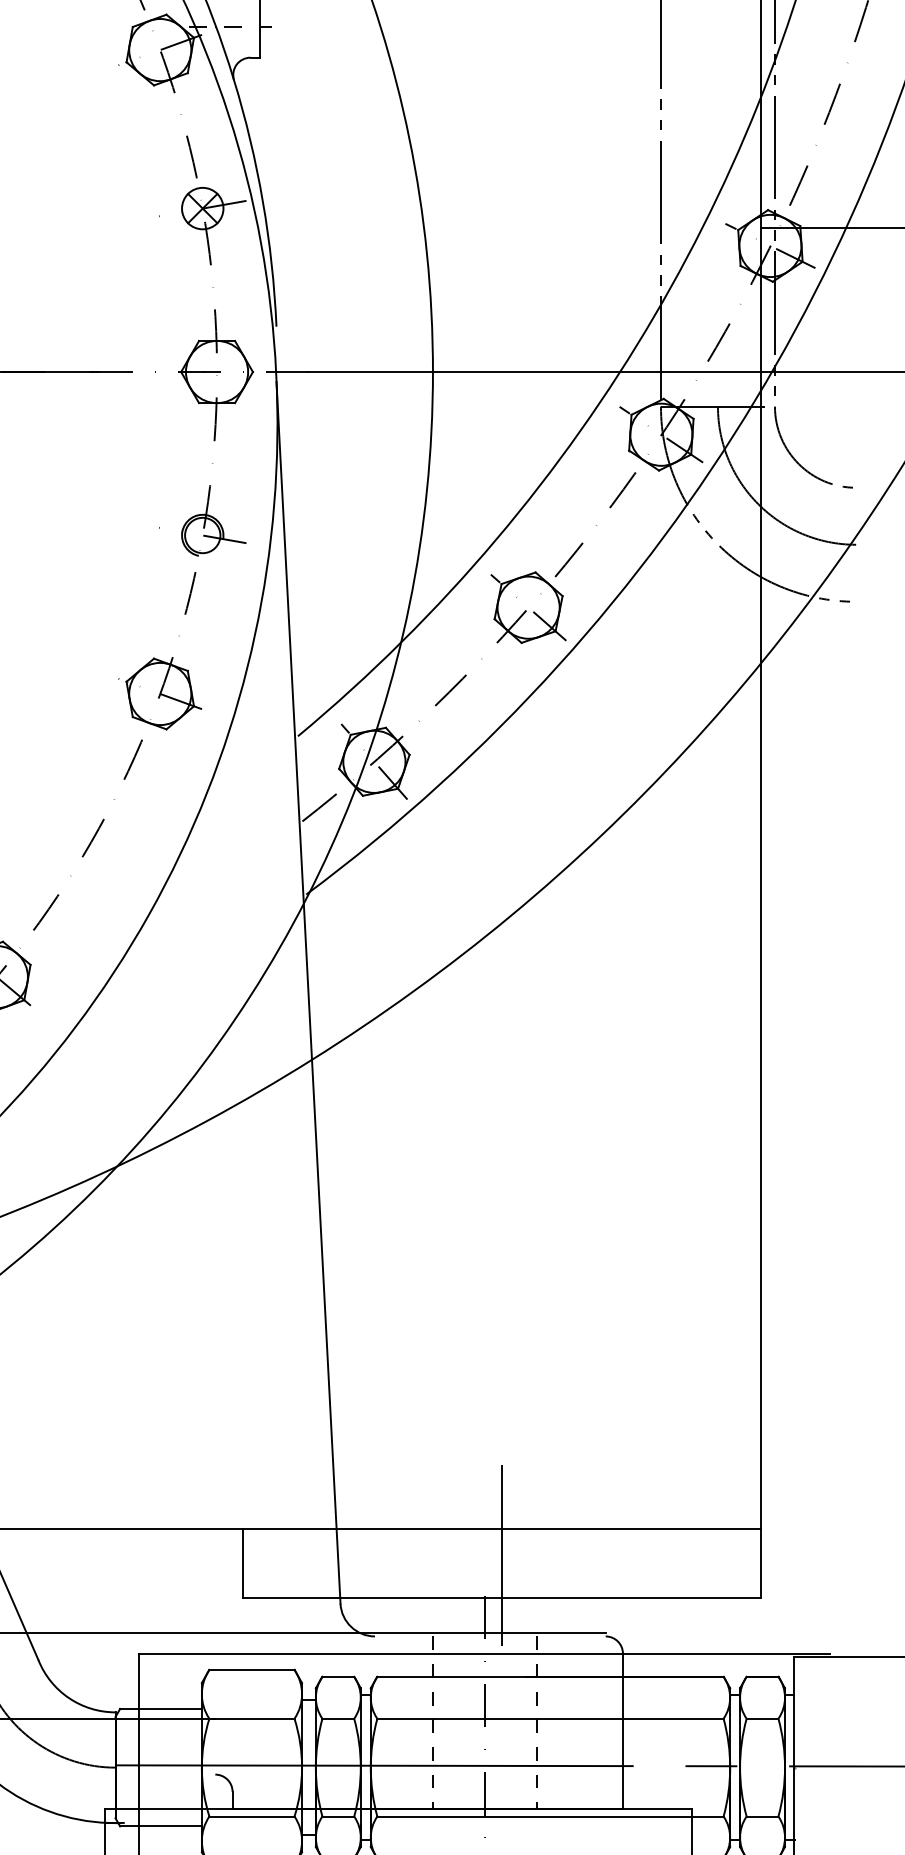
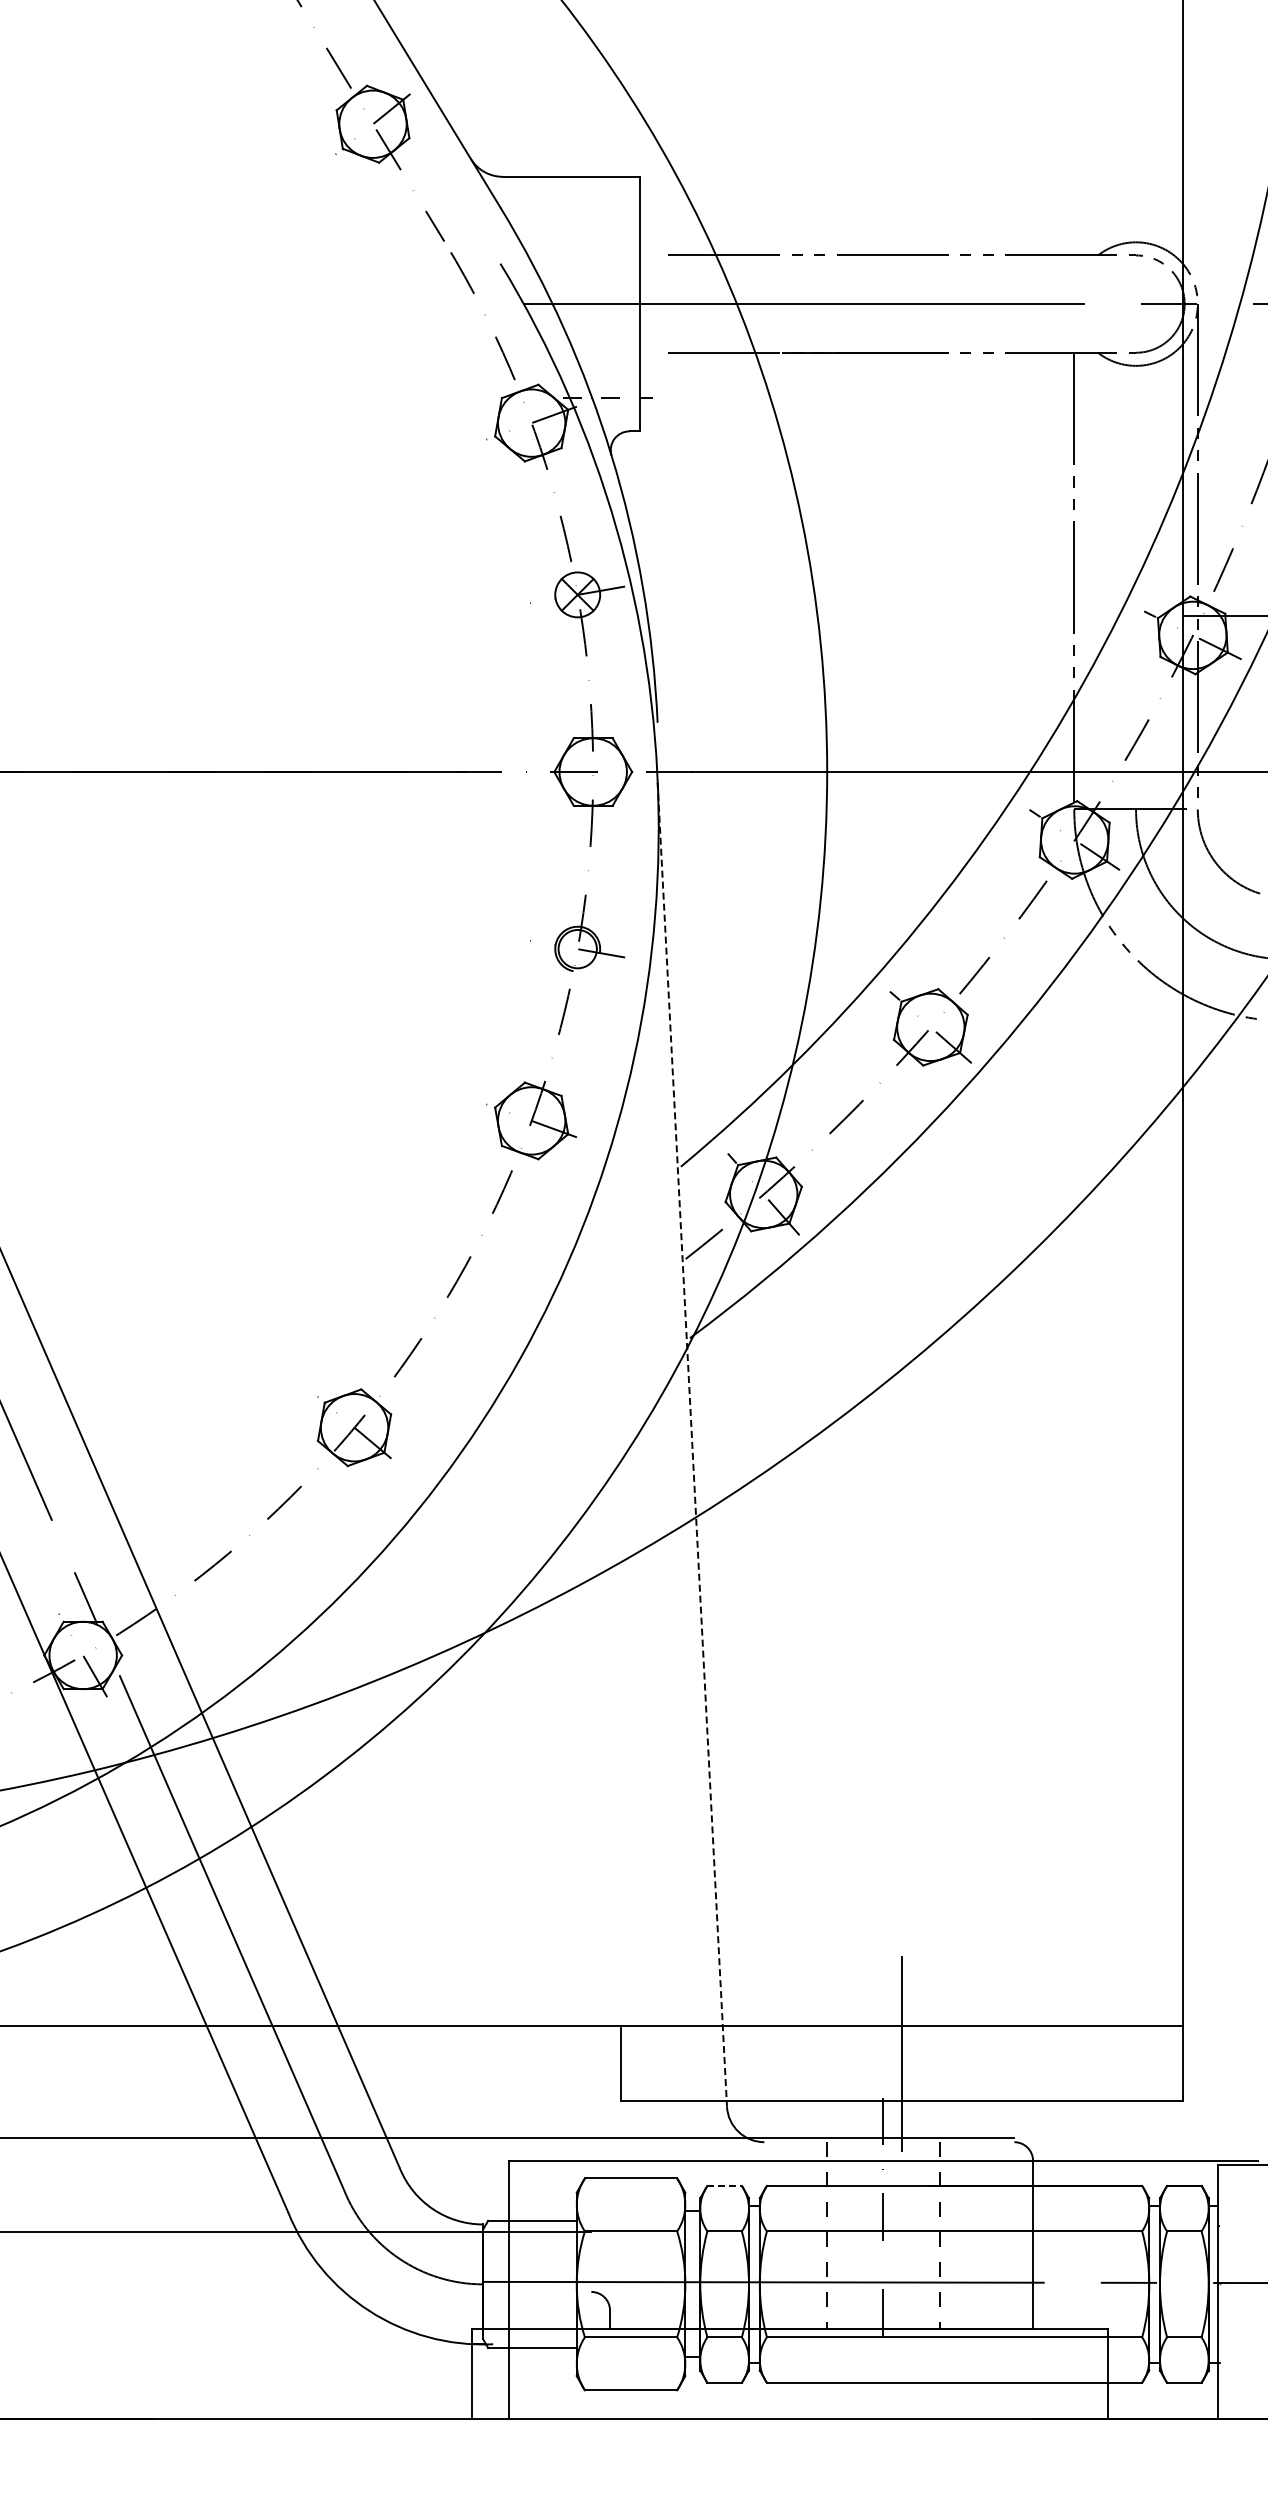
line: (308, 992) -> (692, 1444), solid -> dashed
line: (339, 1676) -> (725, 2185), solid -> dashed

